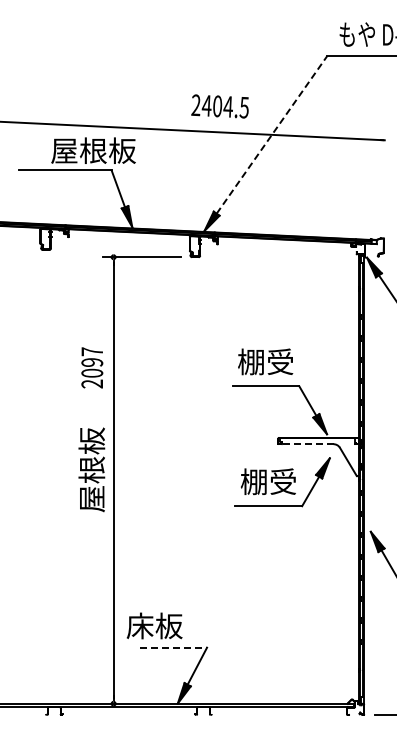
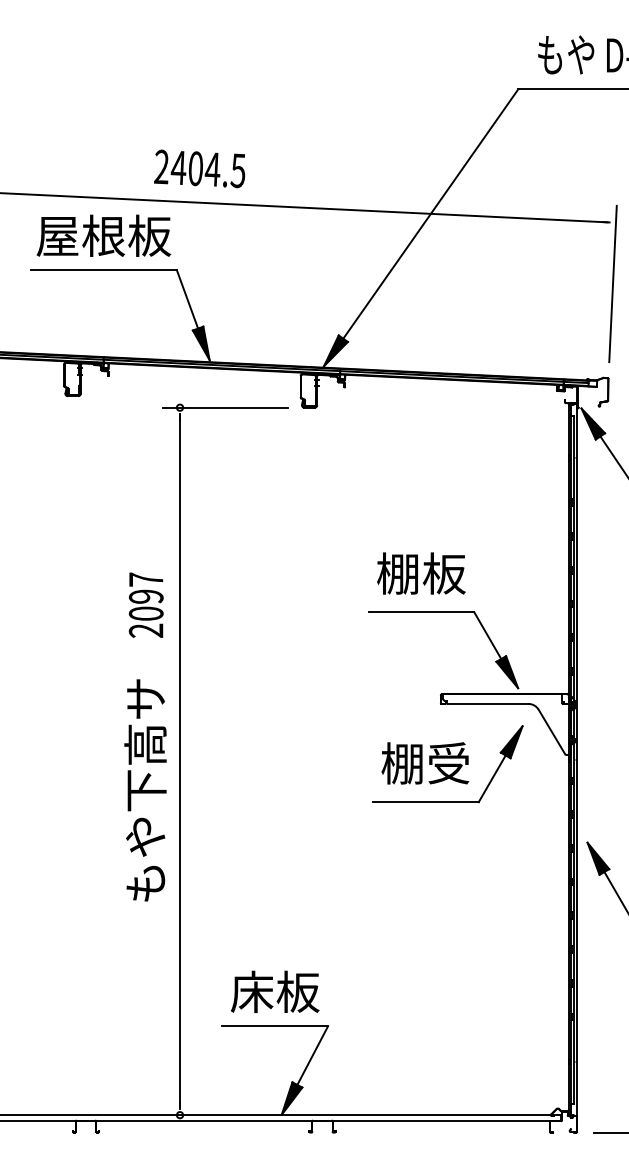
text: (219, 106) -> (198, 168), moved
line: (272, 134) -> (431, 213), dashed -> solid
text: (93, 150) -> (103, 235), moved
line: (386, 178) -> (612, 282), added
text: (280, 361) -> (444, 572), 棚受 -> 棚板
text: (92, 367) -> (146, 604), moved
line: (307, 444) -> (487, 704), dashed -> solid
text: (91, 497) -> (144, 788), 屋根板 -> もや下高サ
text: (154, 625) -> (274, 991), moved
line: (174, 647) -> (276, 1026), dashed -> solid

